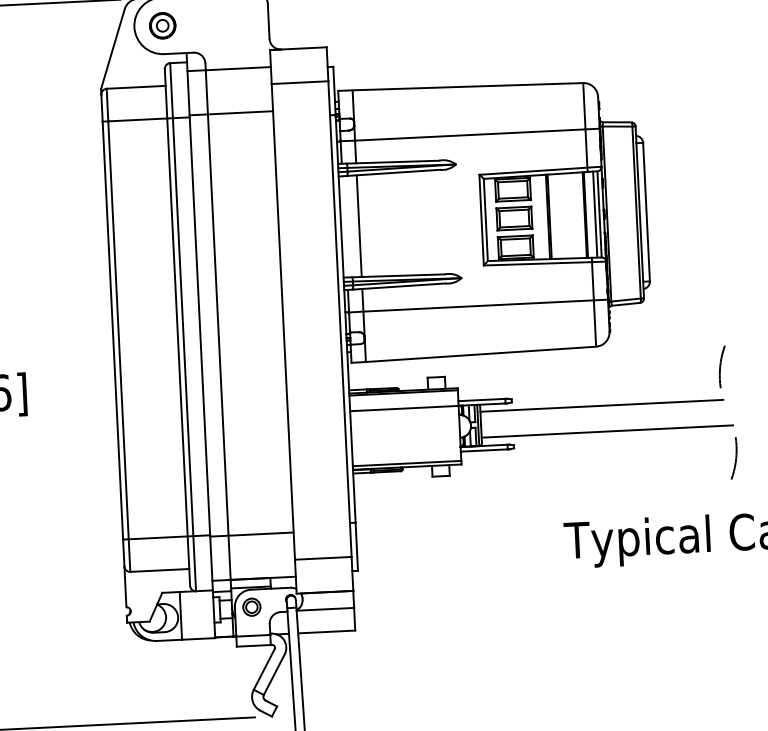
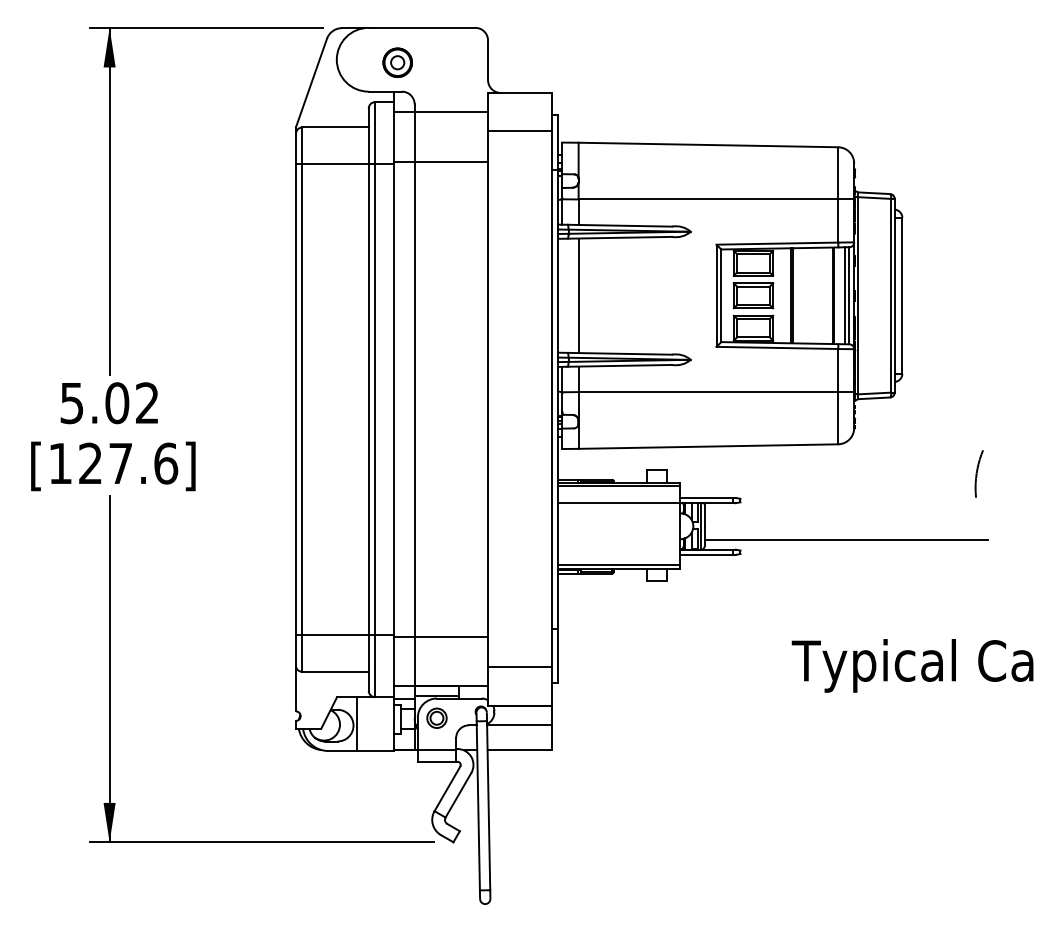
part: (162, 25) -> (397, 62), moved
line: (601, 406) -> (841, 511), removed
arc: (735, 458) -> (988, 577), removed

